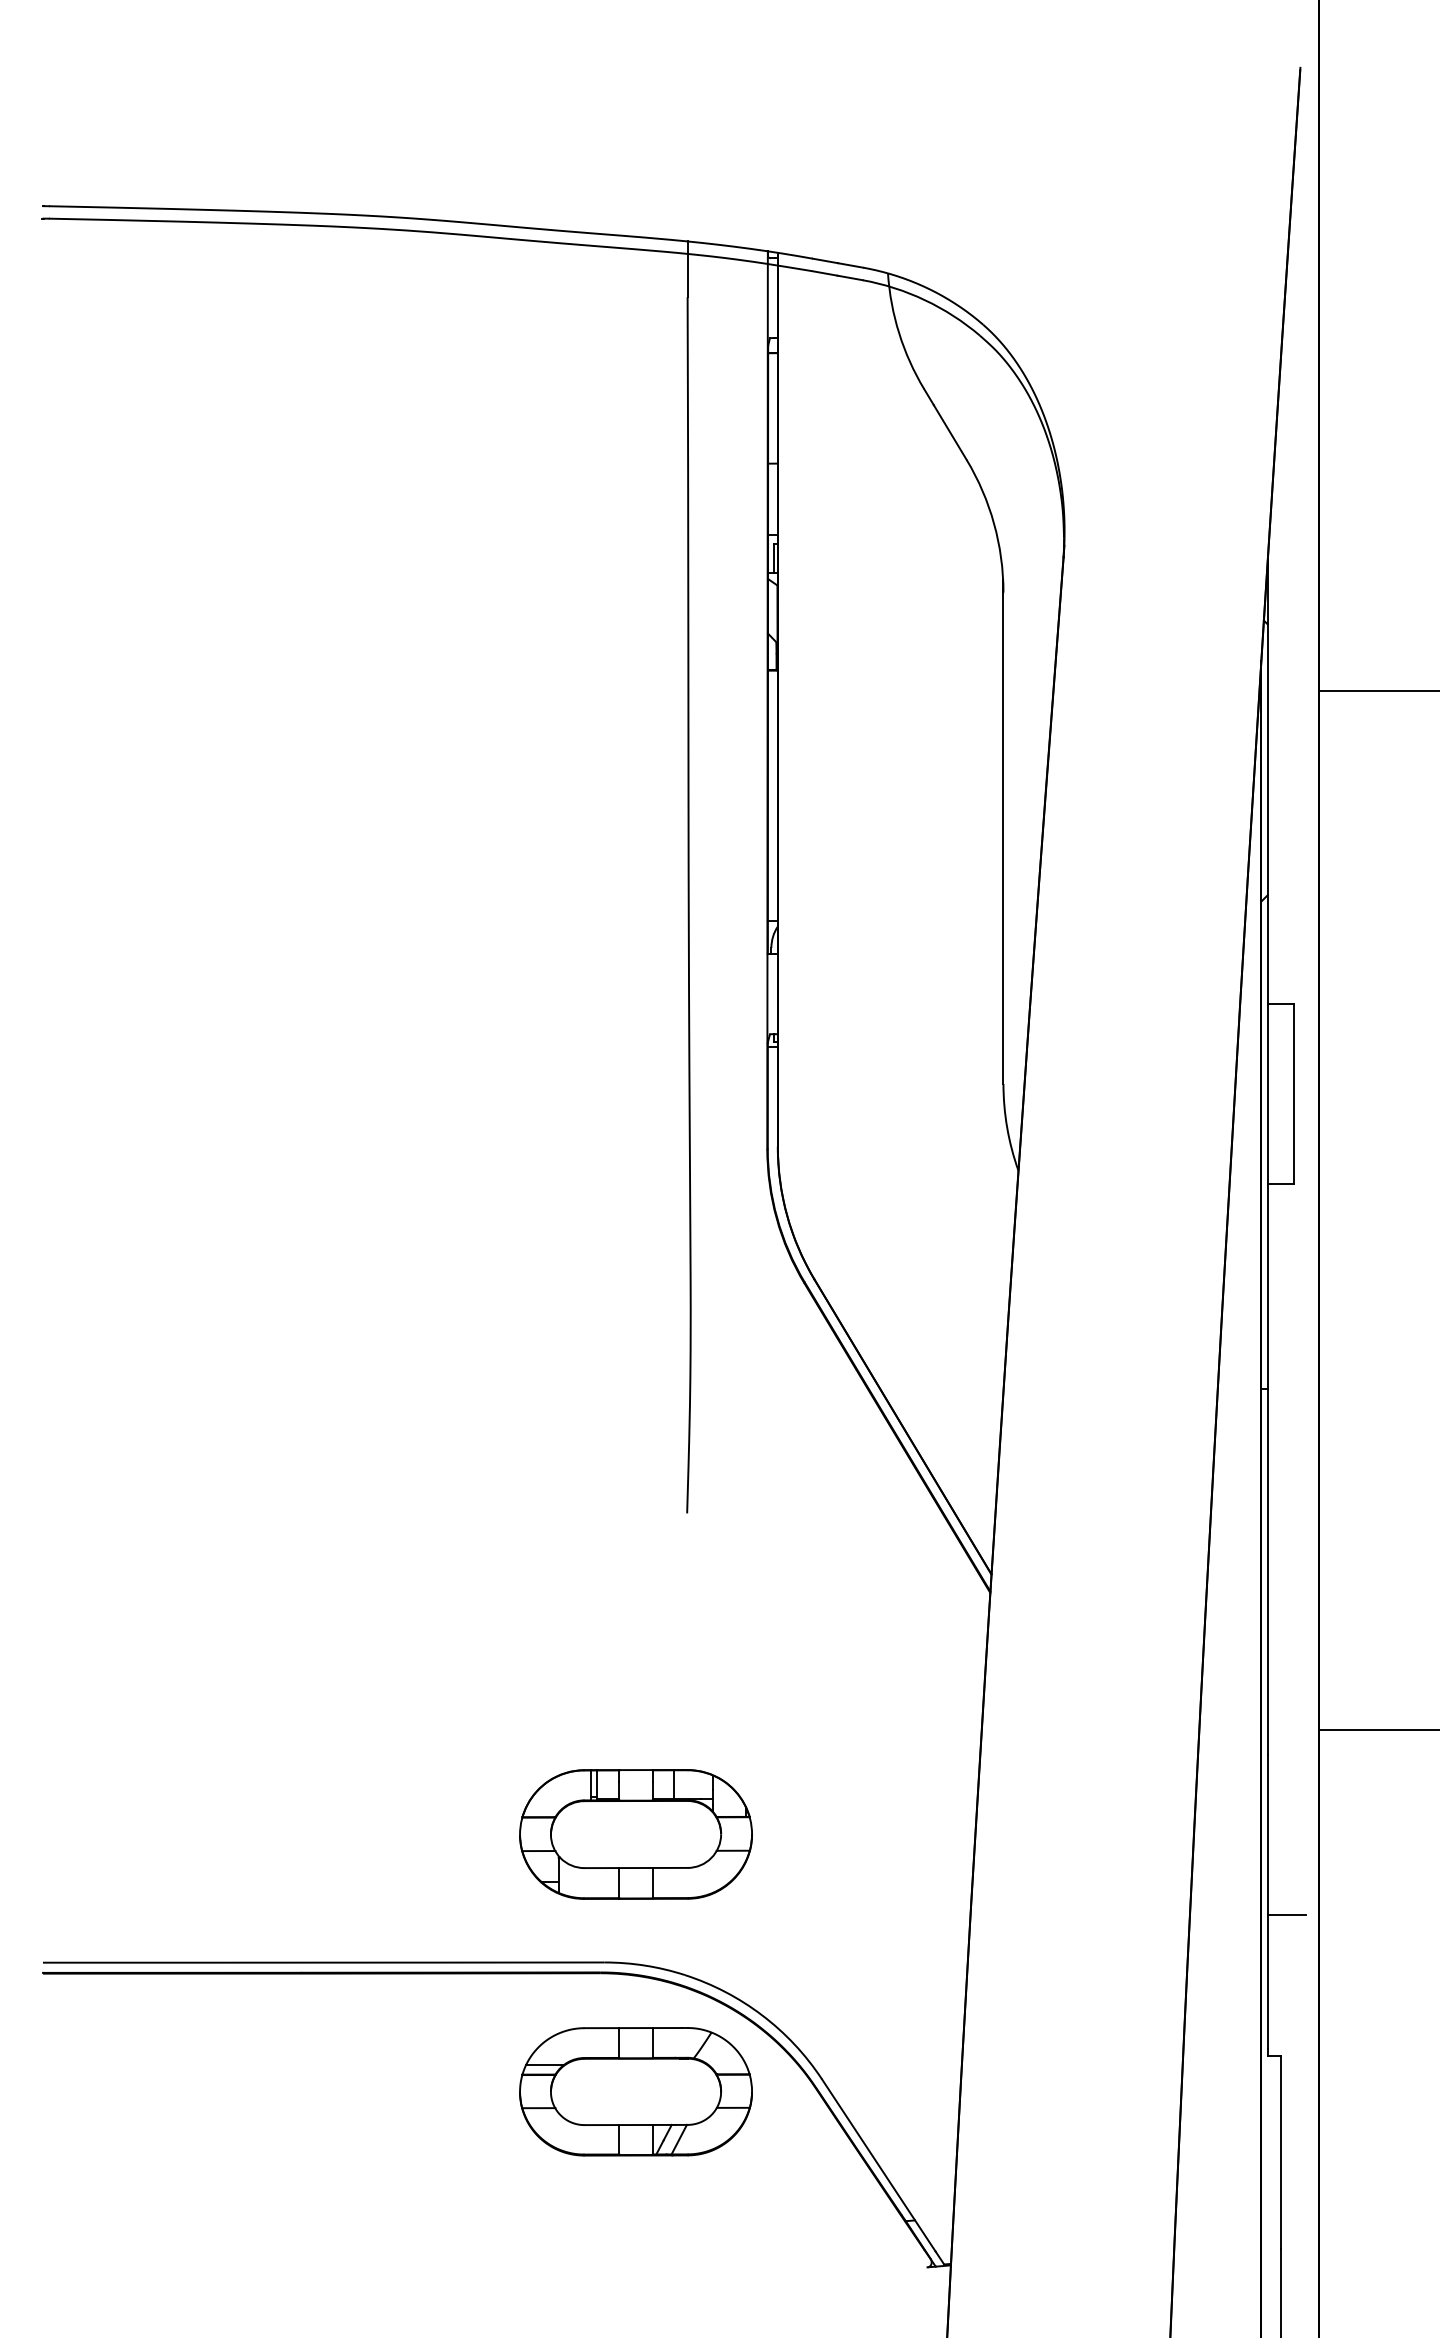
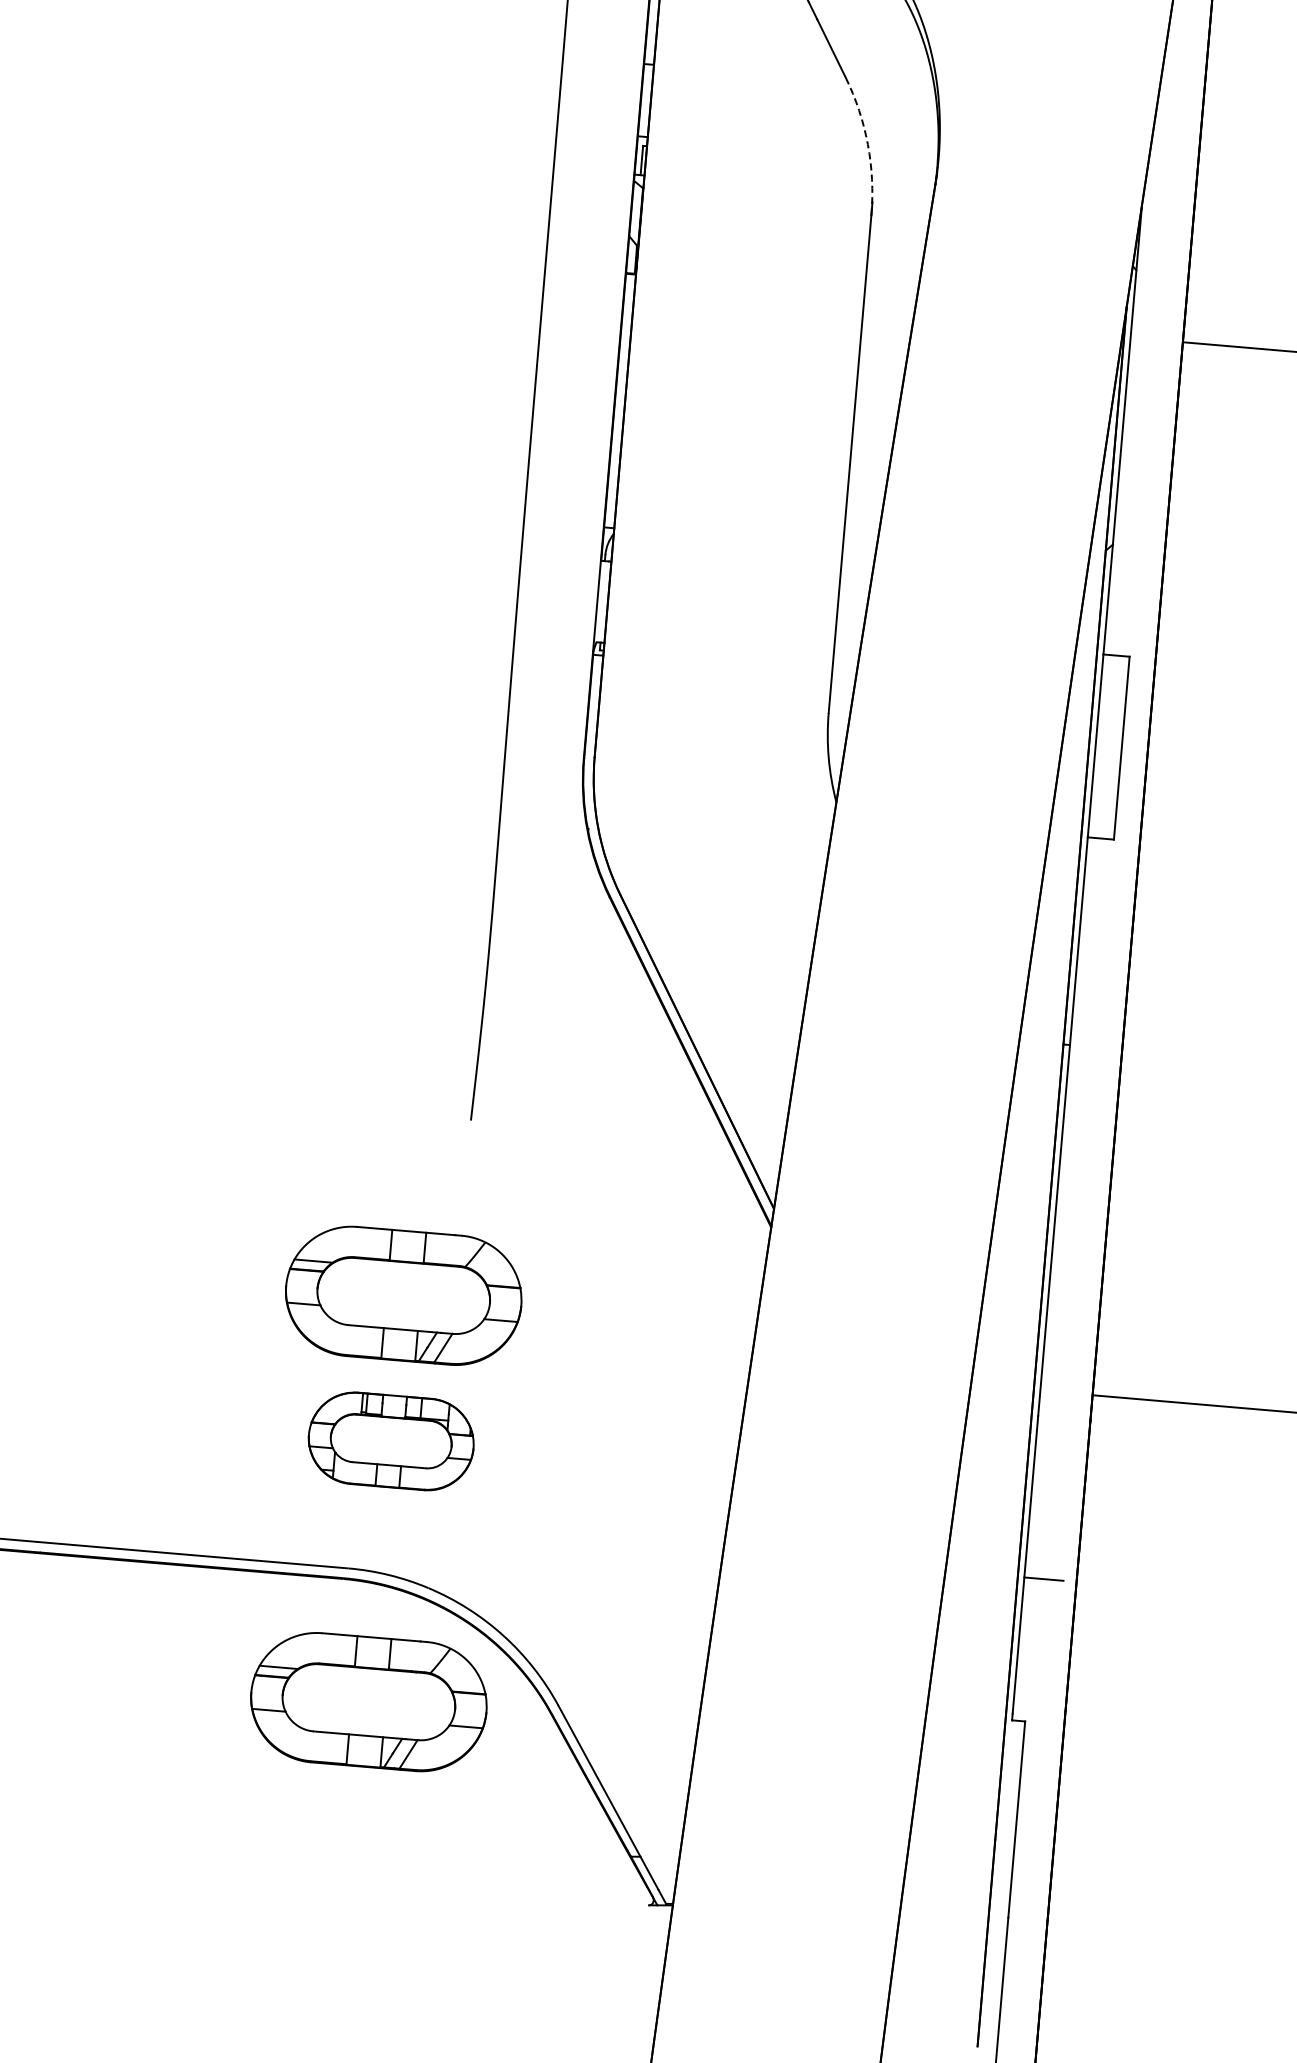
arc: (994, 523) -> (868, 144), solid -> dashed
part: (635, 1690) -> (403, 1295), added
part: (635, 1834) -> (390, 1441), size x0.7

